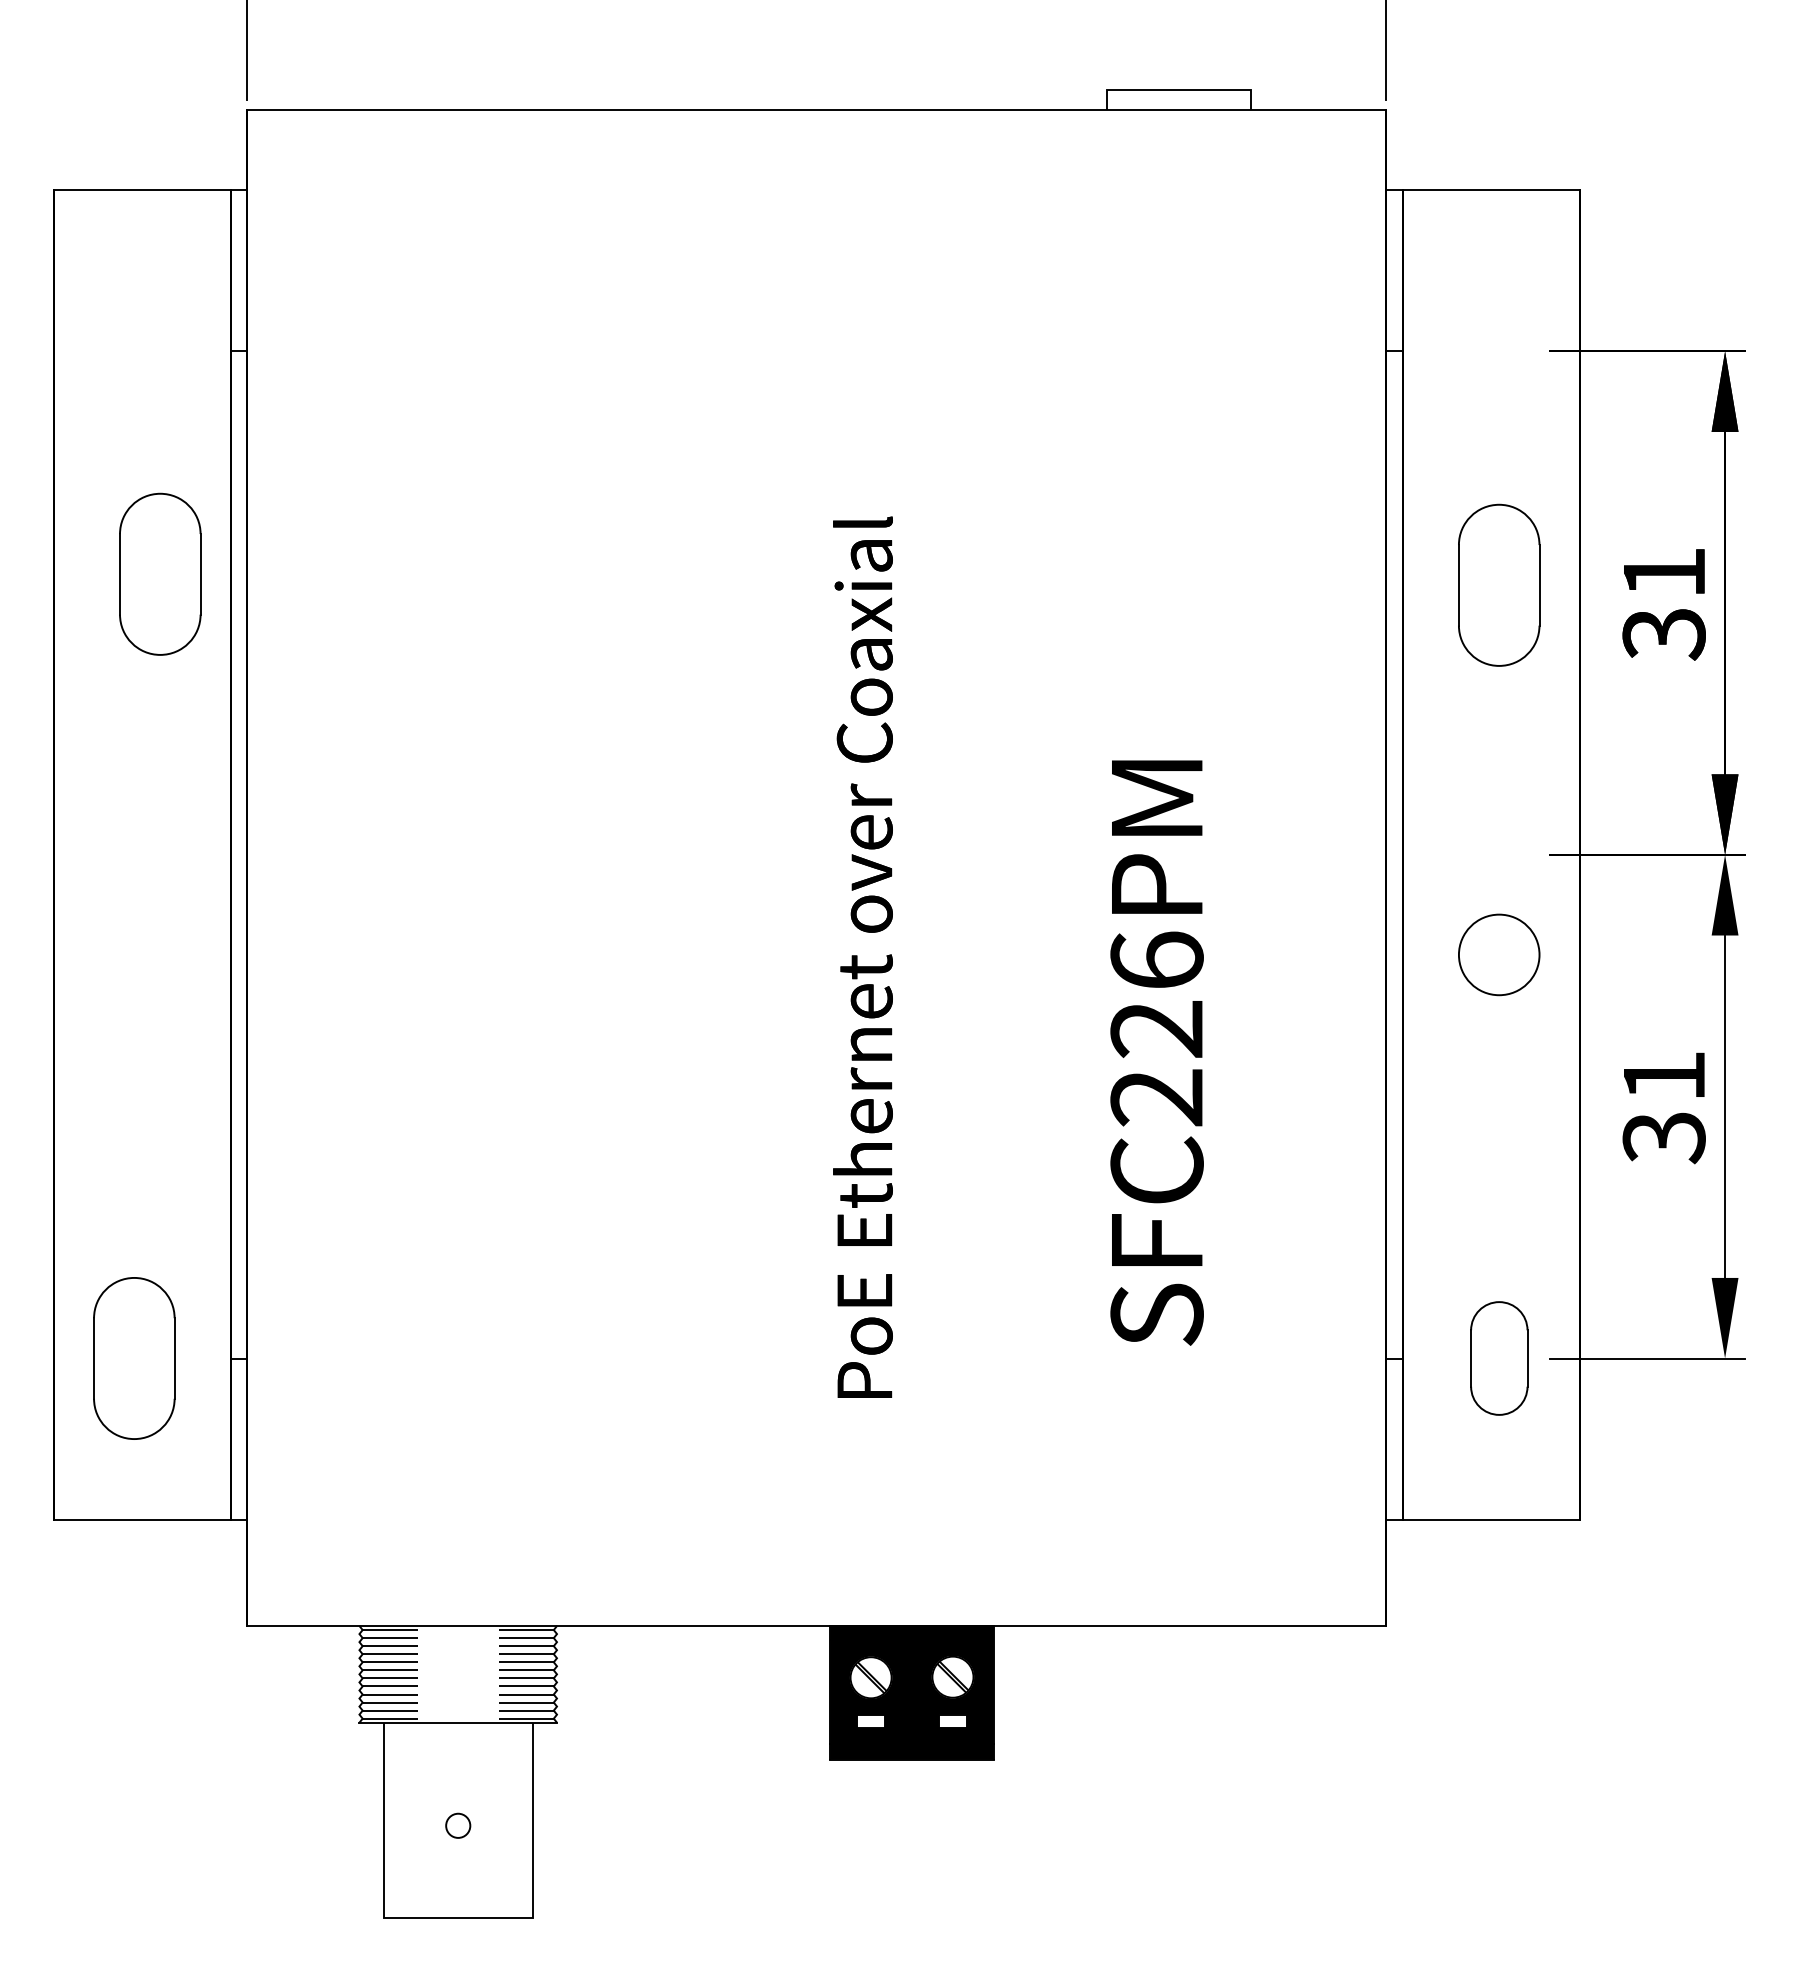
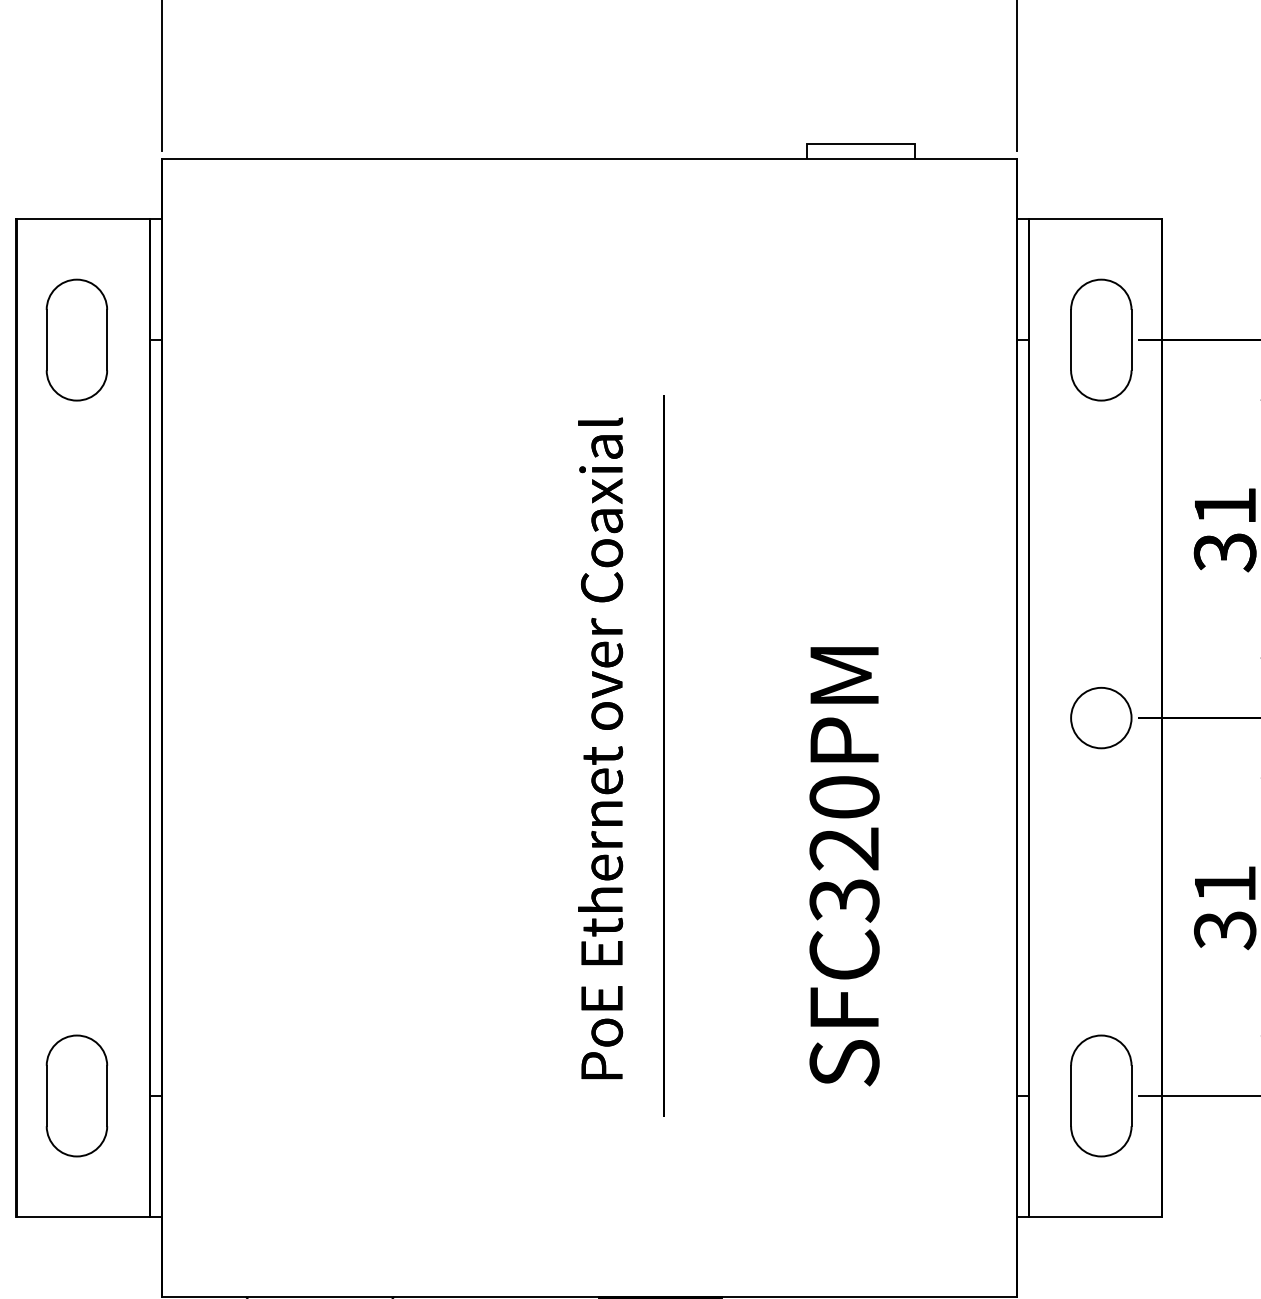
part: (160, 573) -> (77, 339), moved
part: (1499, 584) -> (1101, 339), moved
line: (916, 904) -> (663, 755), added
circle: (1499, 954) -> (1101, 717), moved
text: (862, 956) -> (600, 747), moved
text: (1156, 1029) -> (844, 849), SFC226PM -> SFC320PM
part: (1499, 1358) -> (1101, 1096), size x1.43

